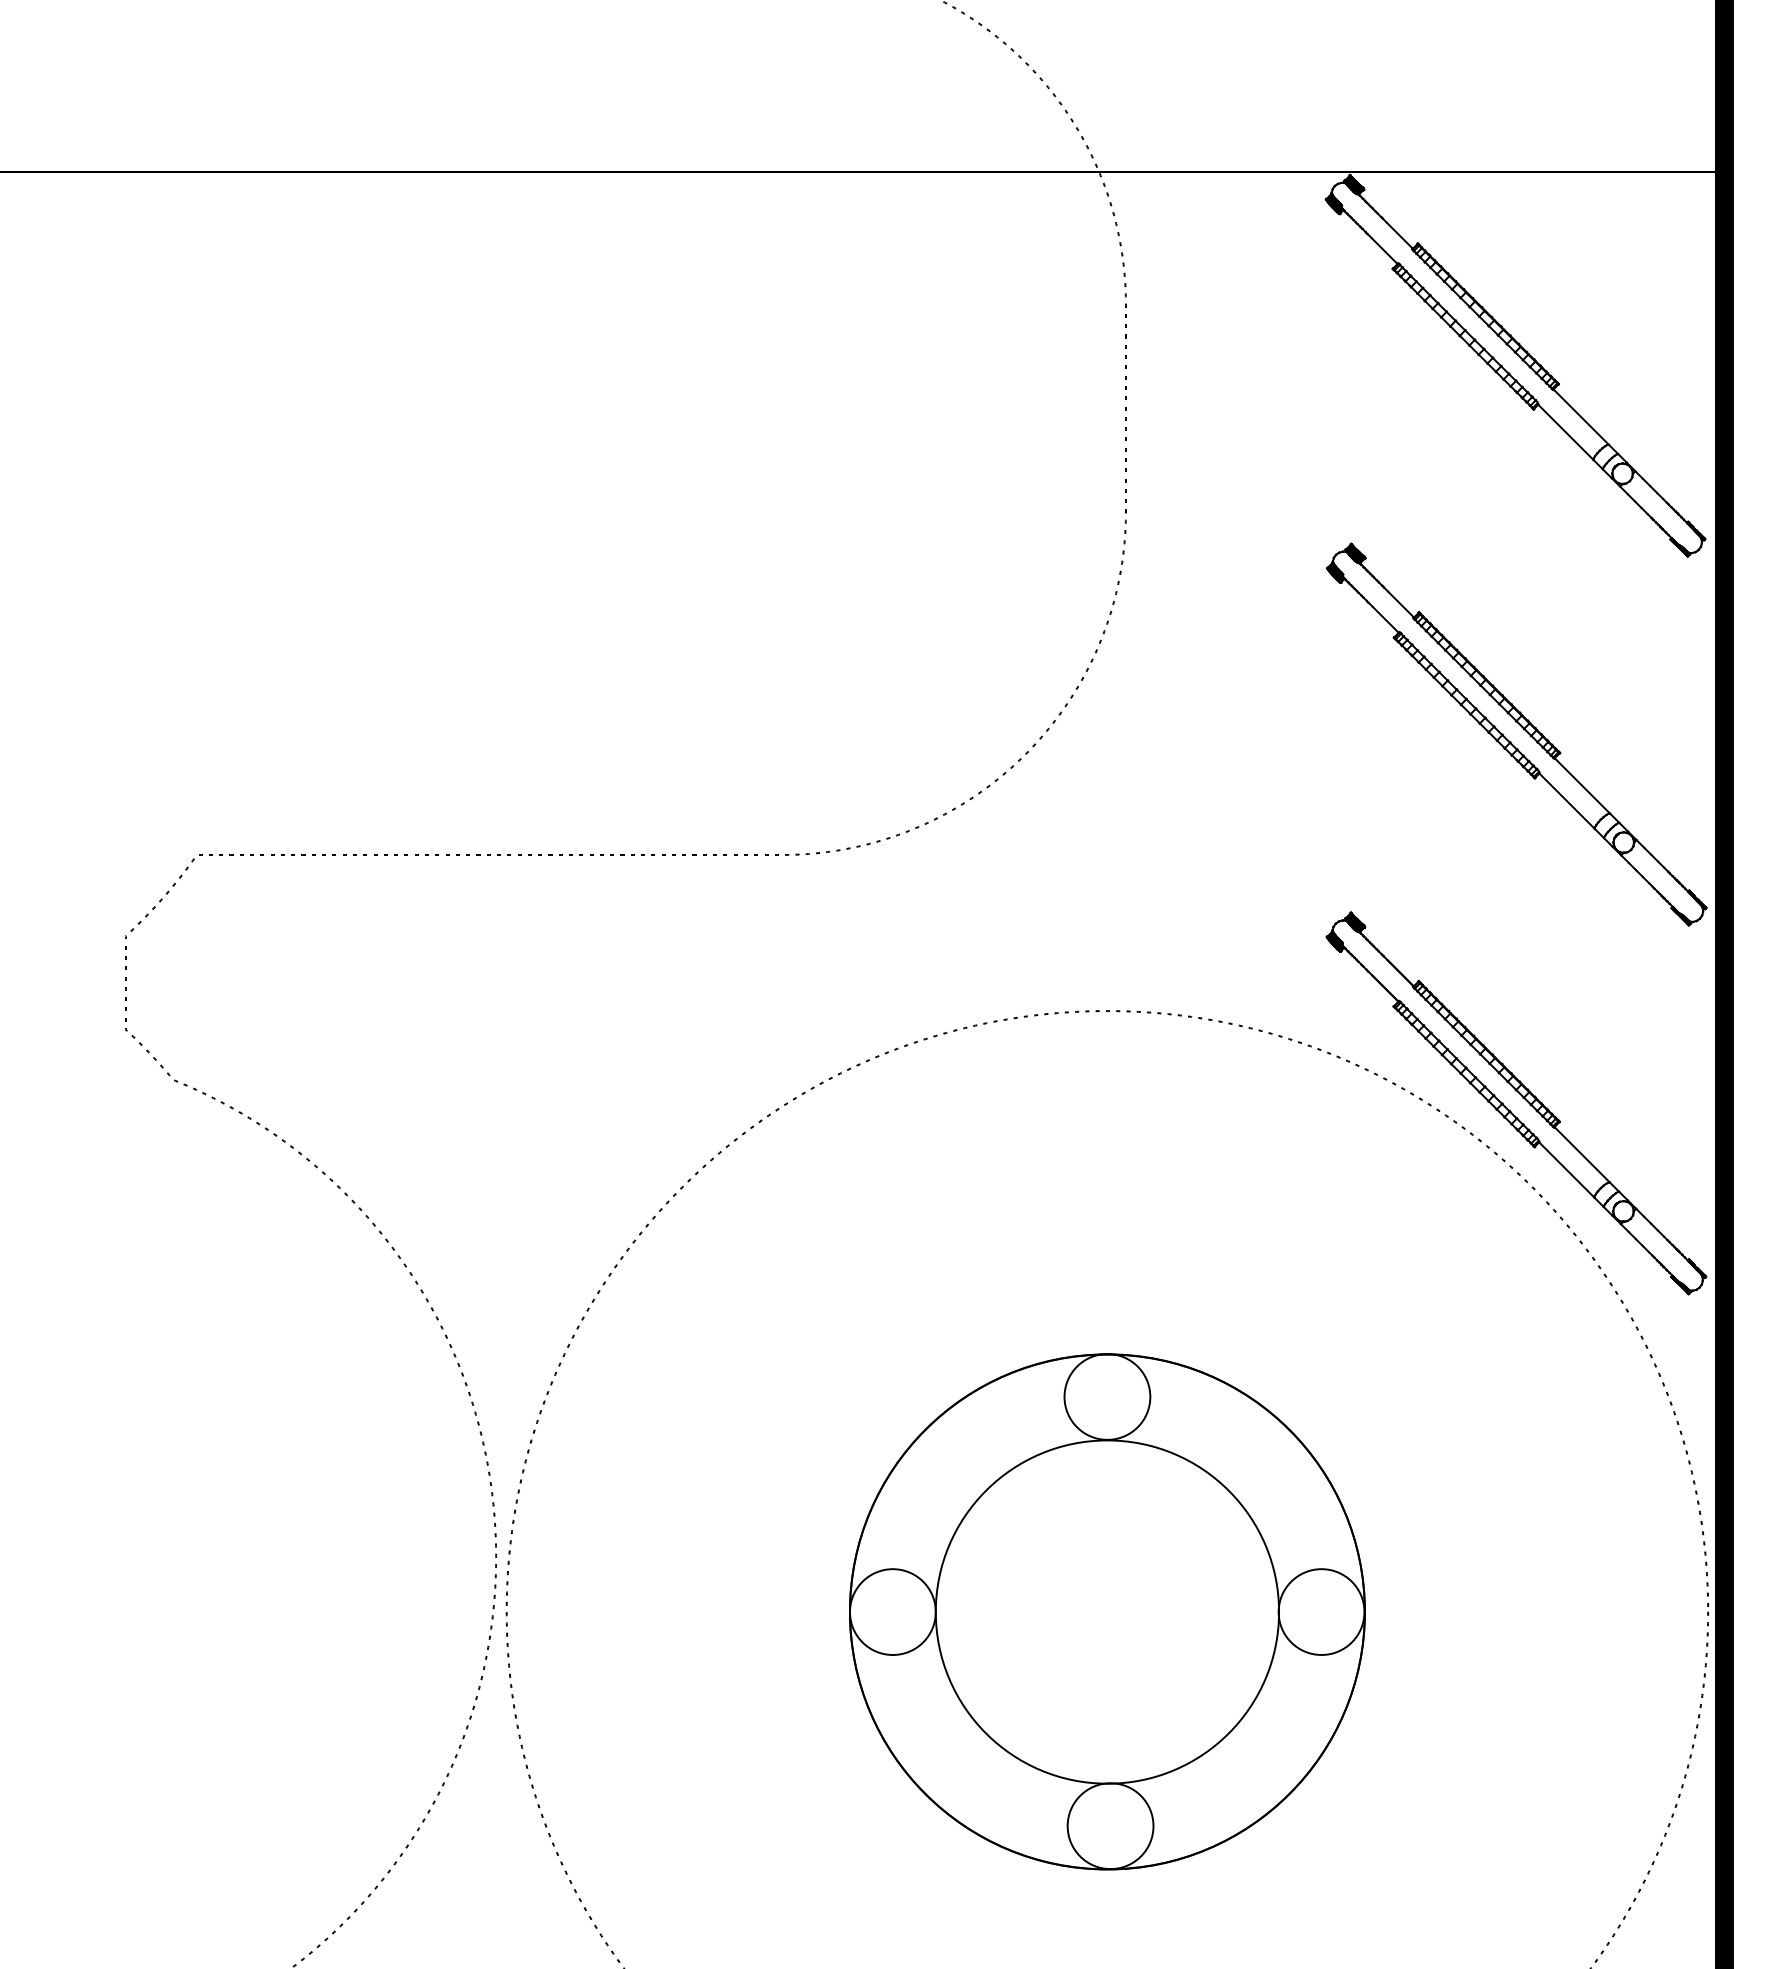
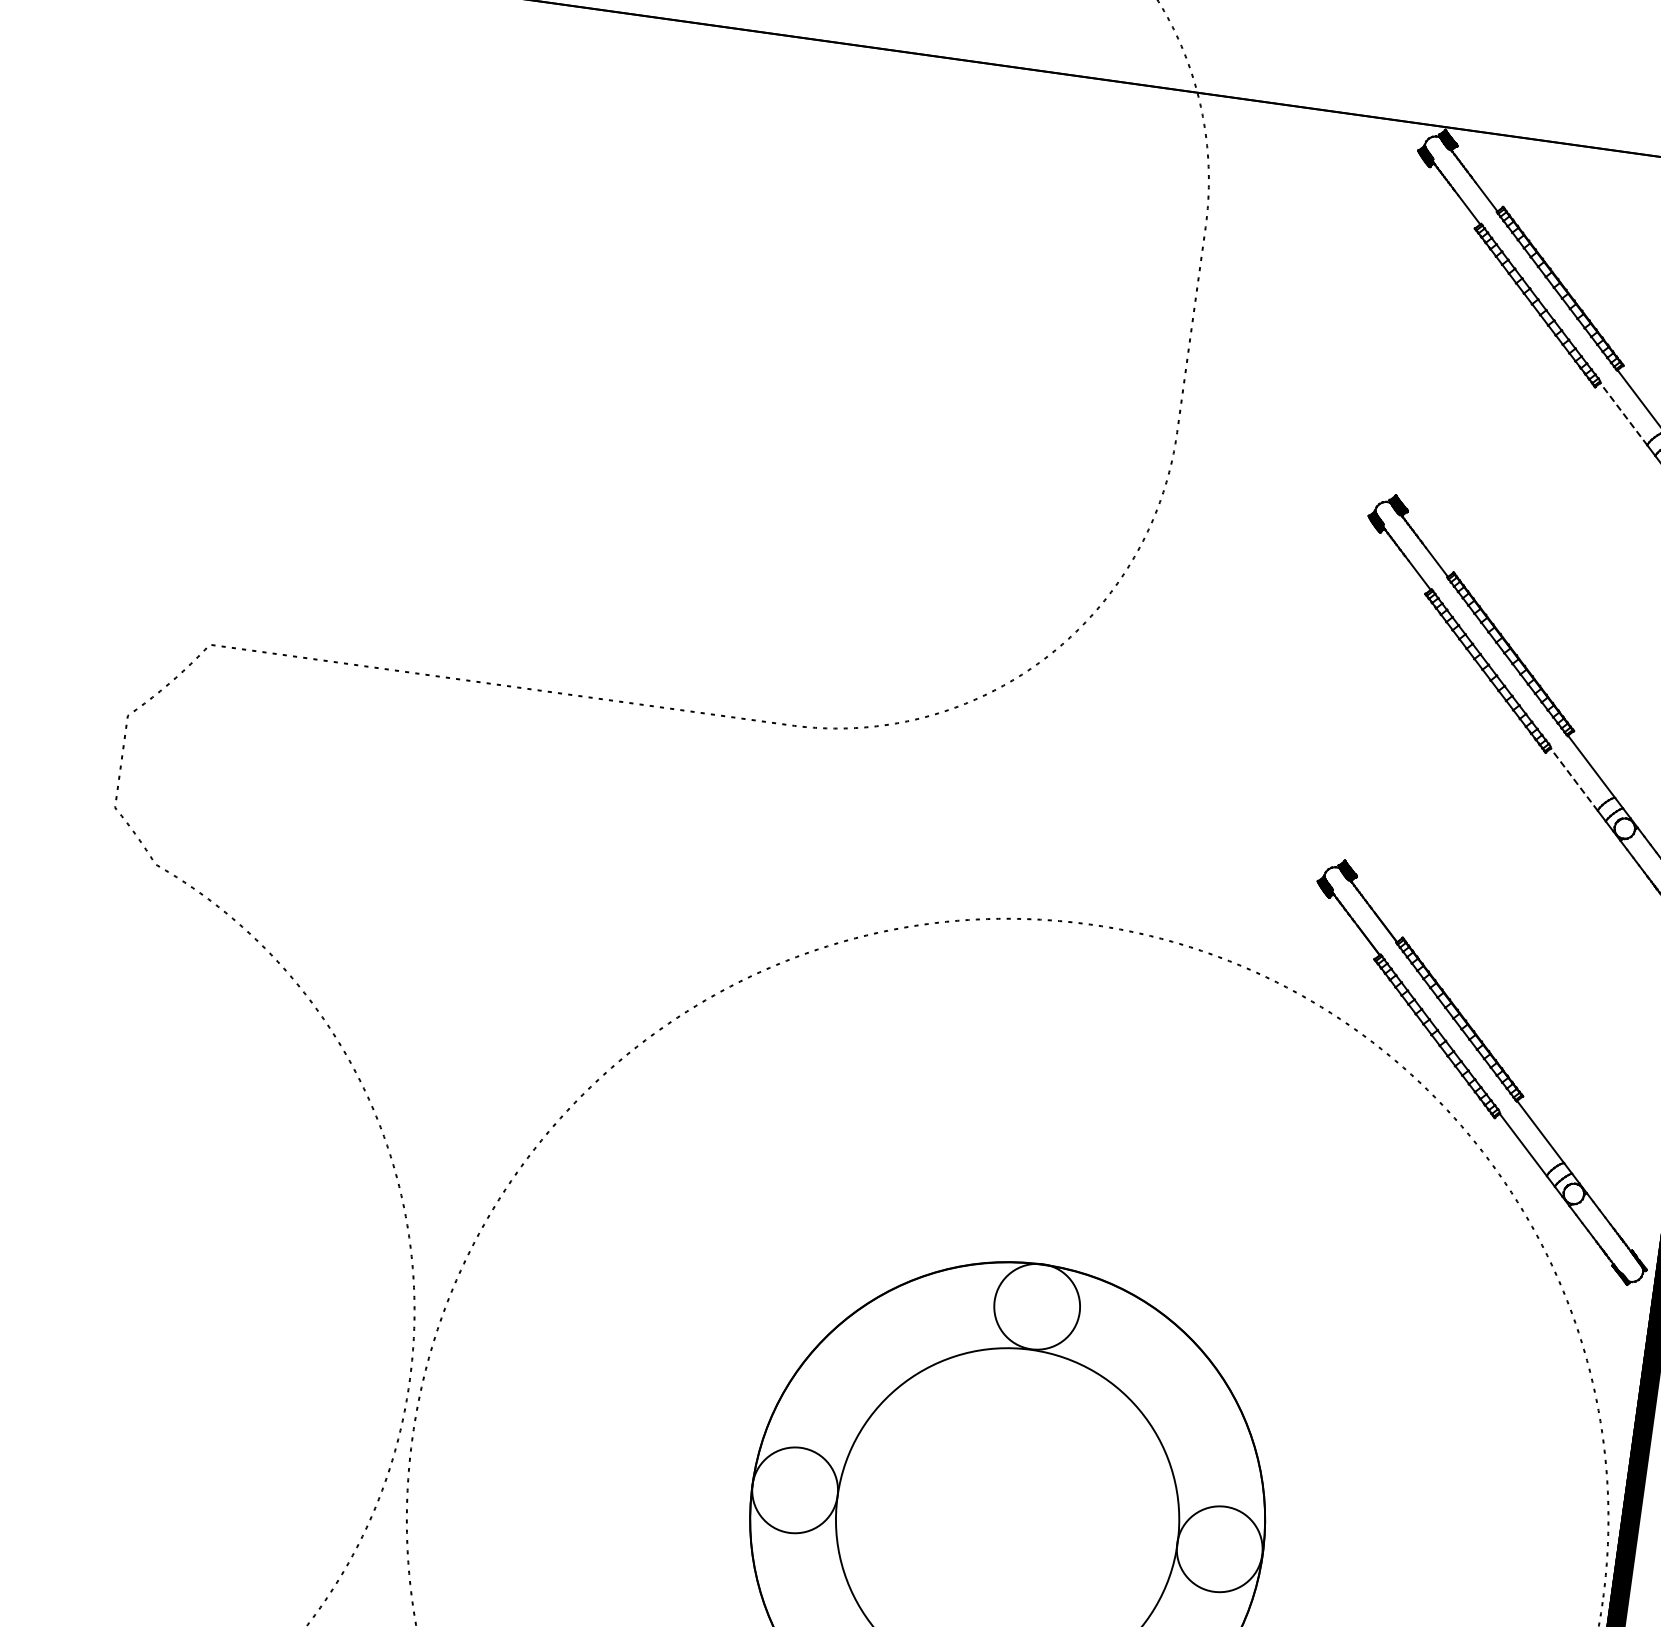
line: (1565, 432) -> (1623, 414), solid -> dashed
line: (1566, 800) -> (1573, 779), solid -> dashed

